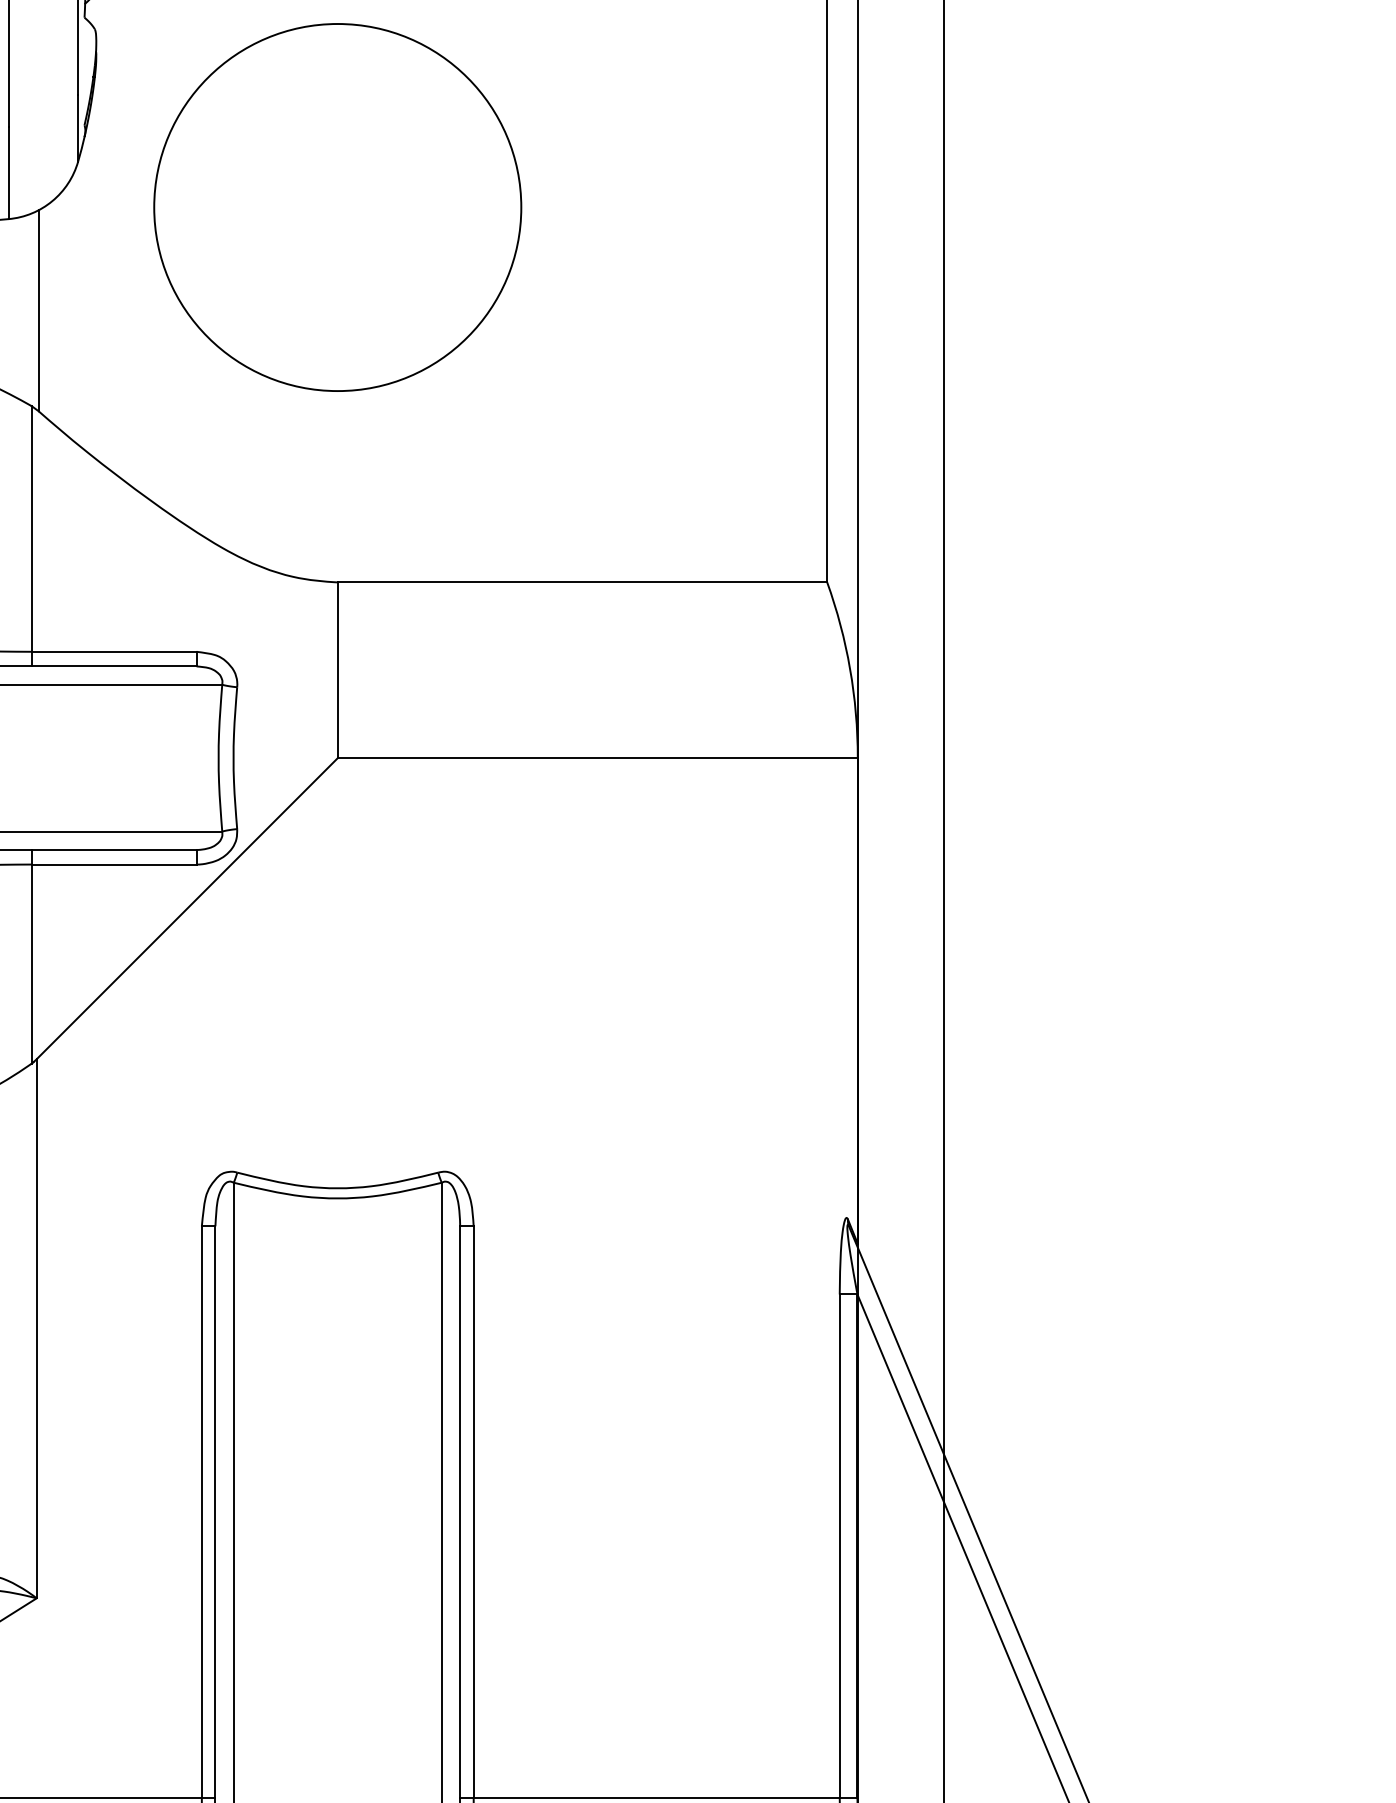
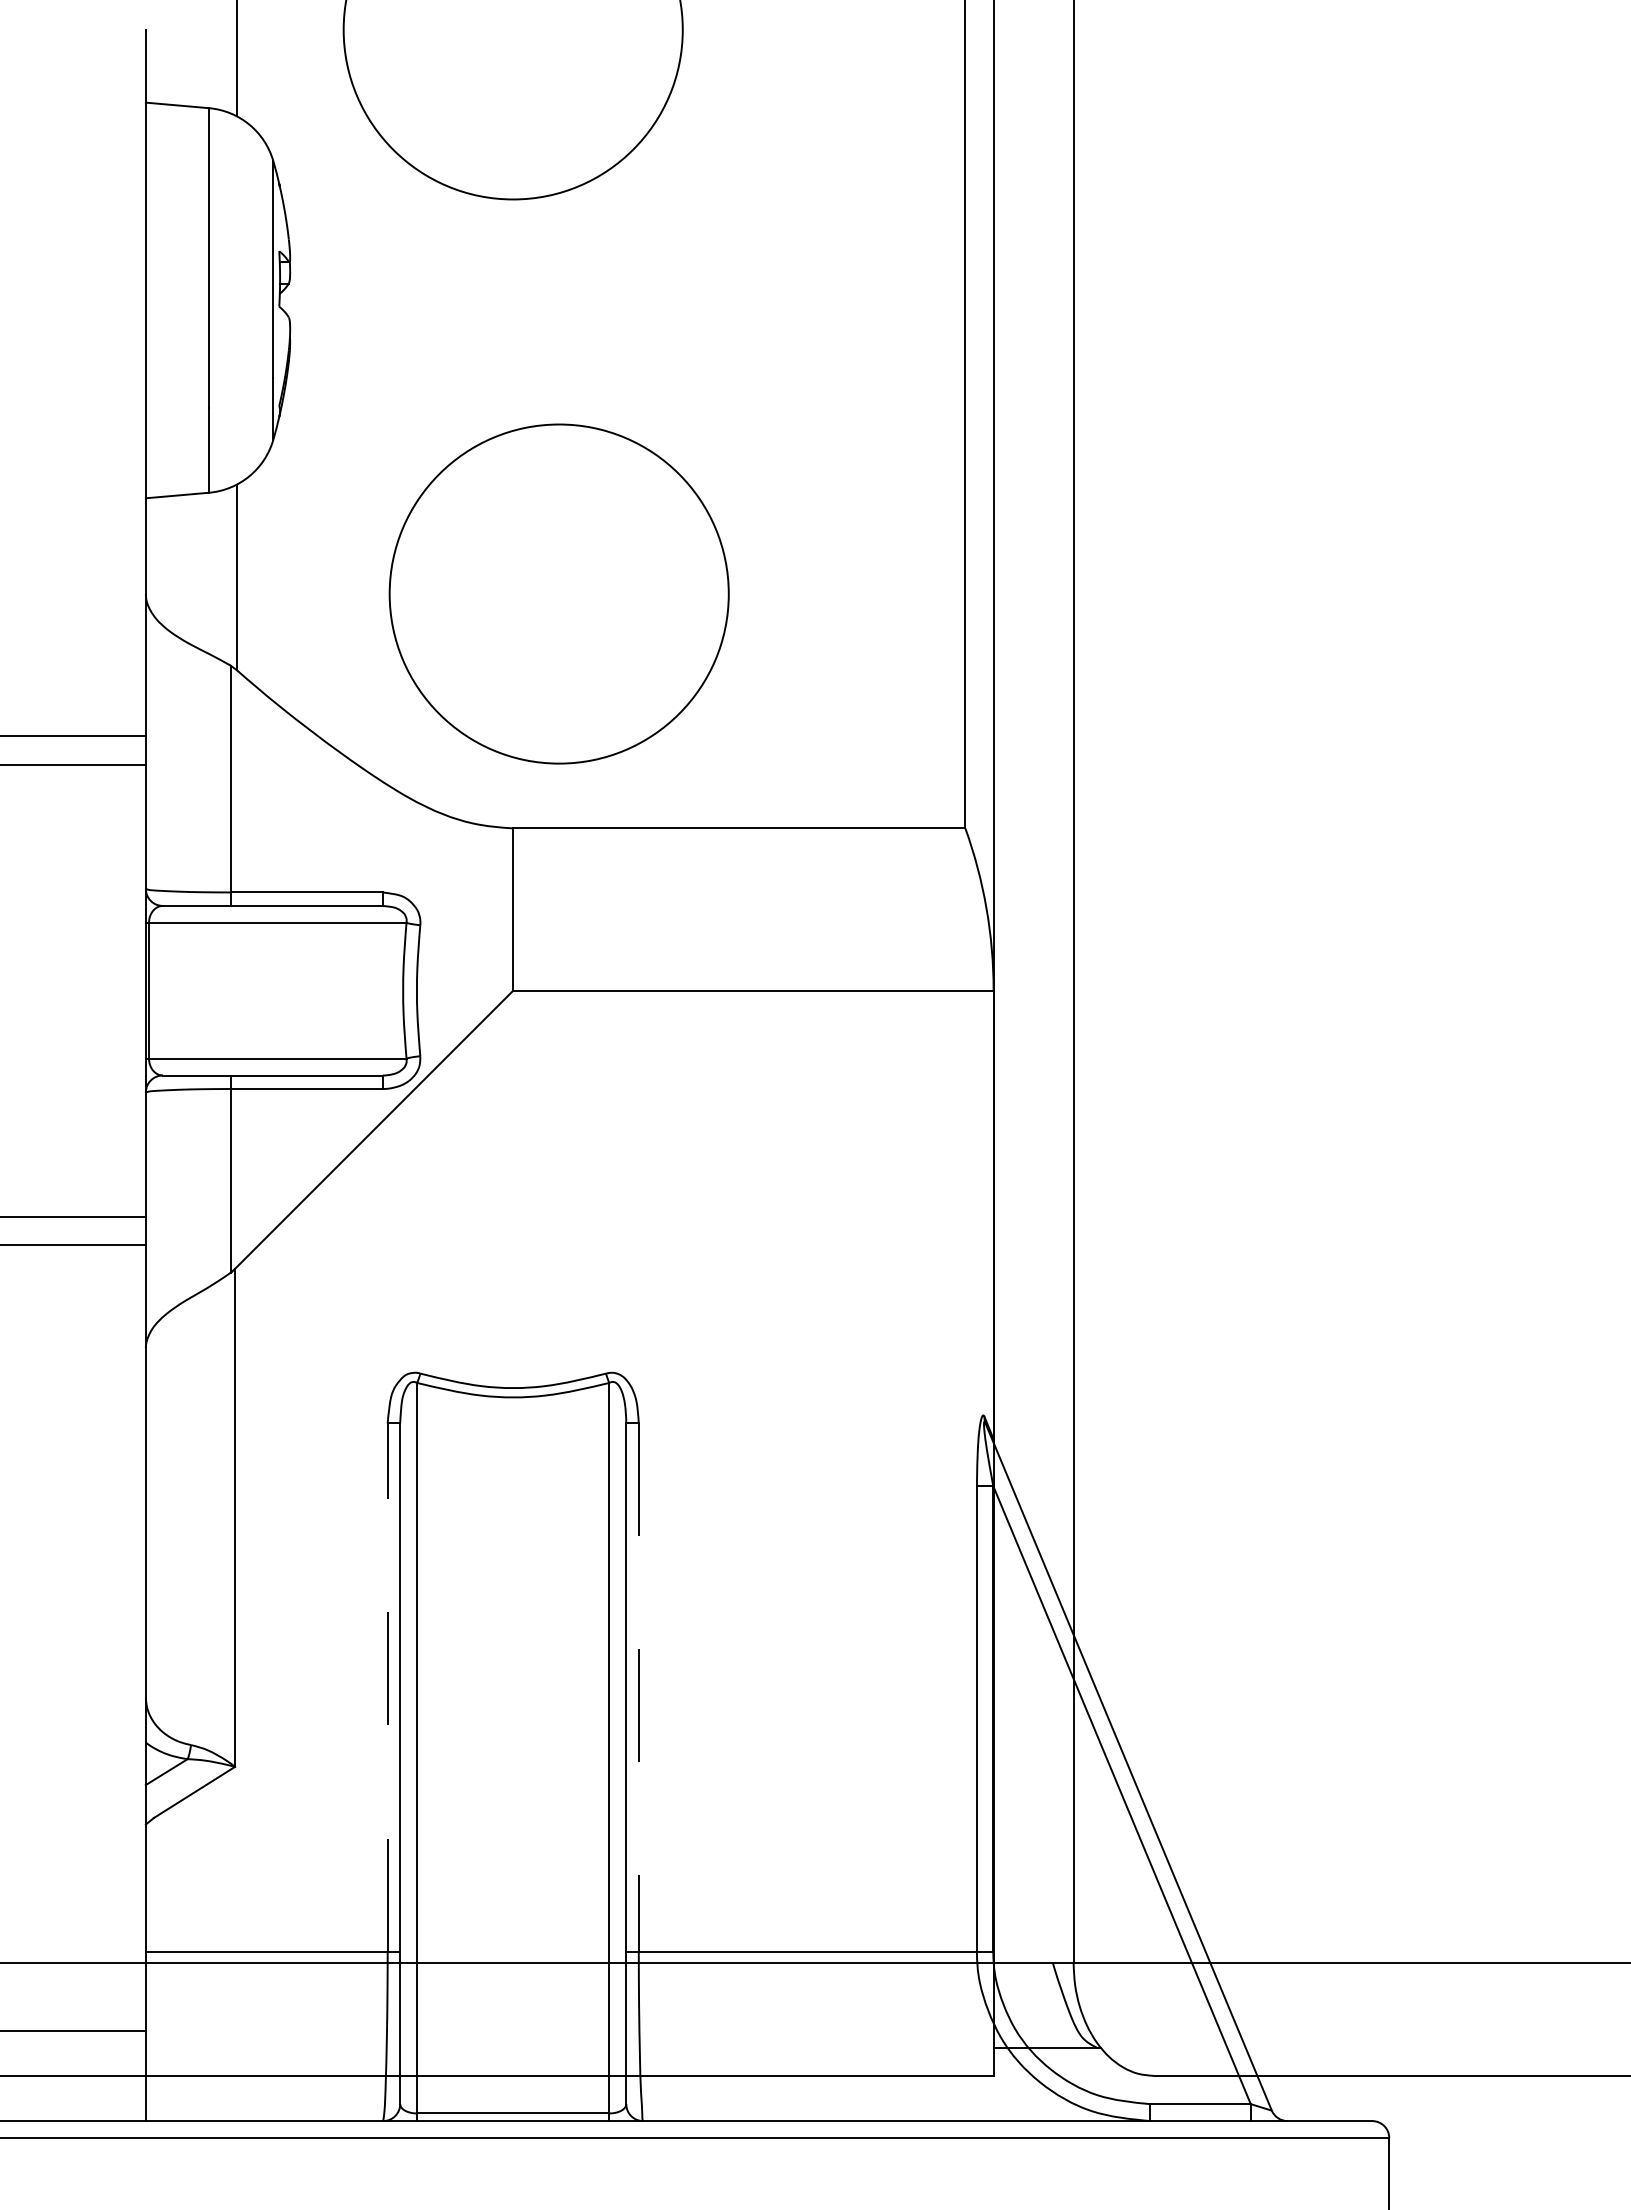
circle: (336, 206) -> (558, 593), moved
line: (201, 1511) -> (387, 1686), solid -> dashed
line: (473, 1512) -> (638, 1687), solid -> dashed

